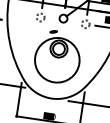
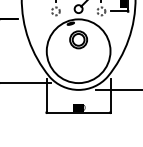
circle: (57, 60) -> (78, 51), size x1.43

